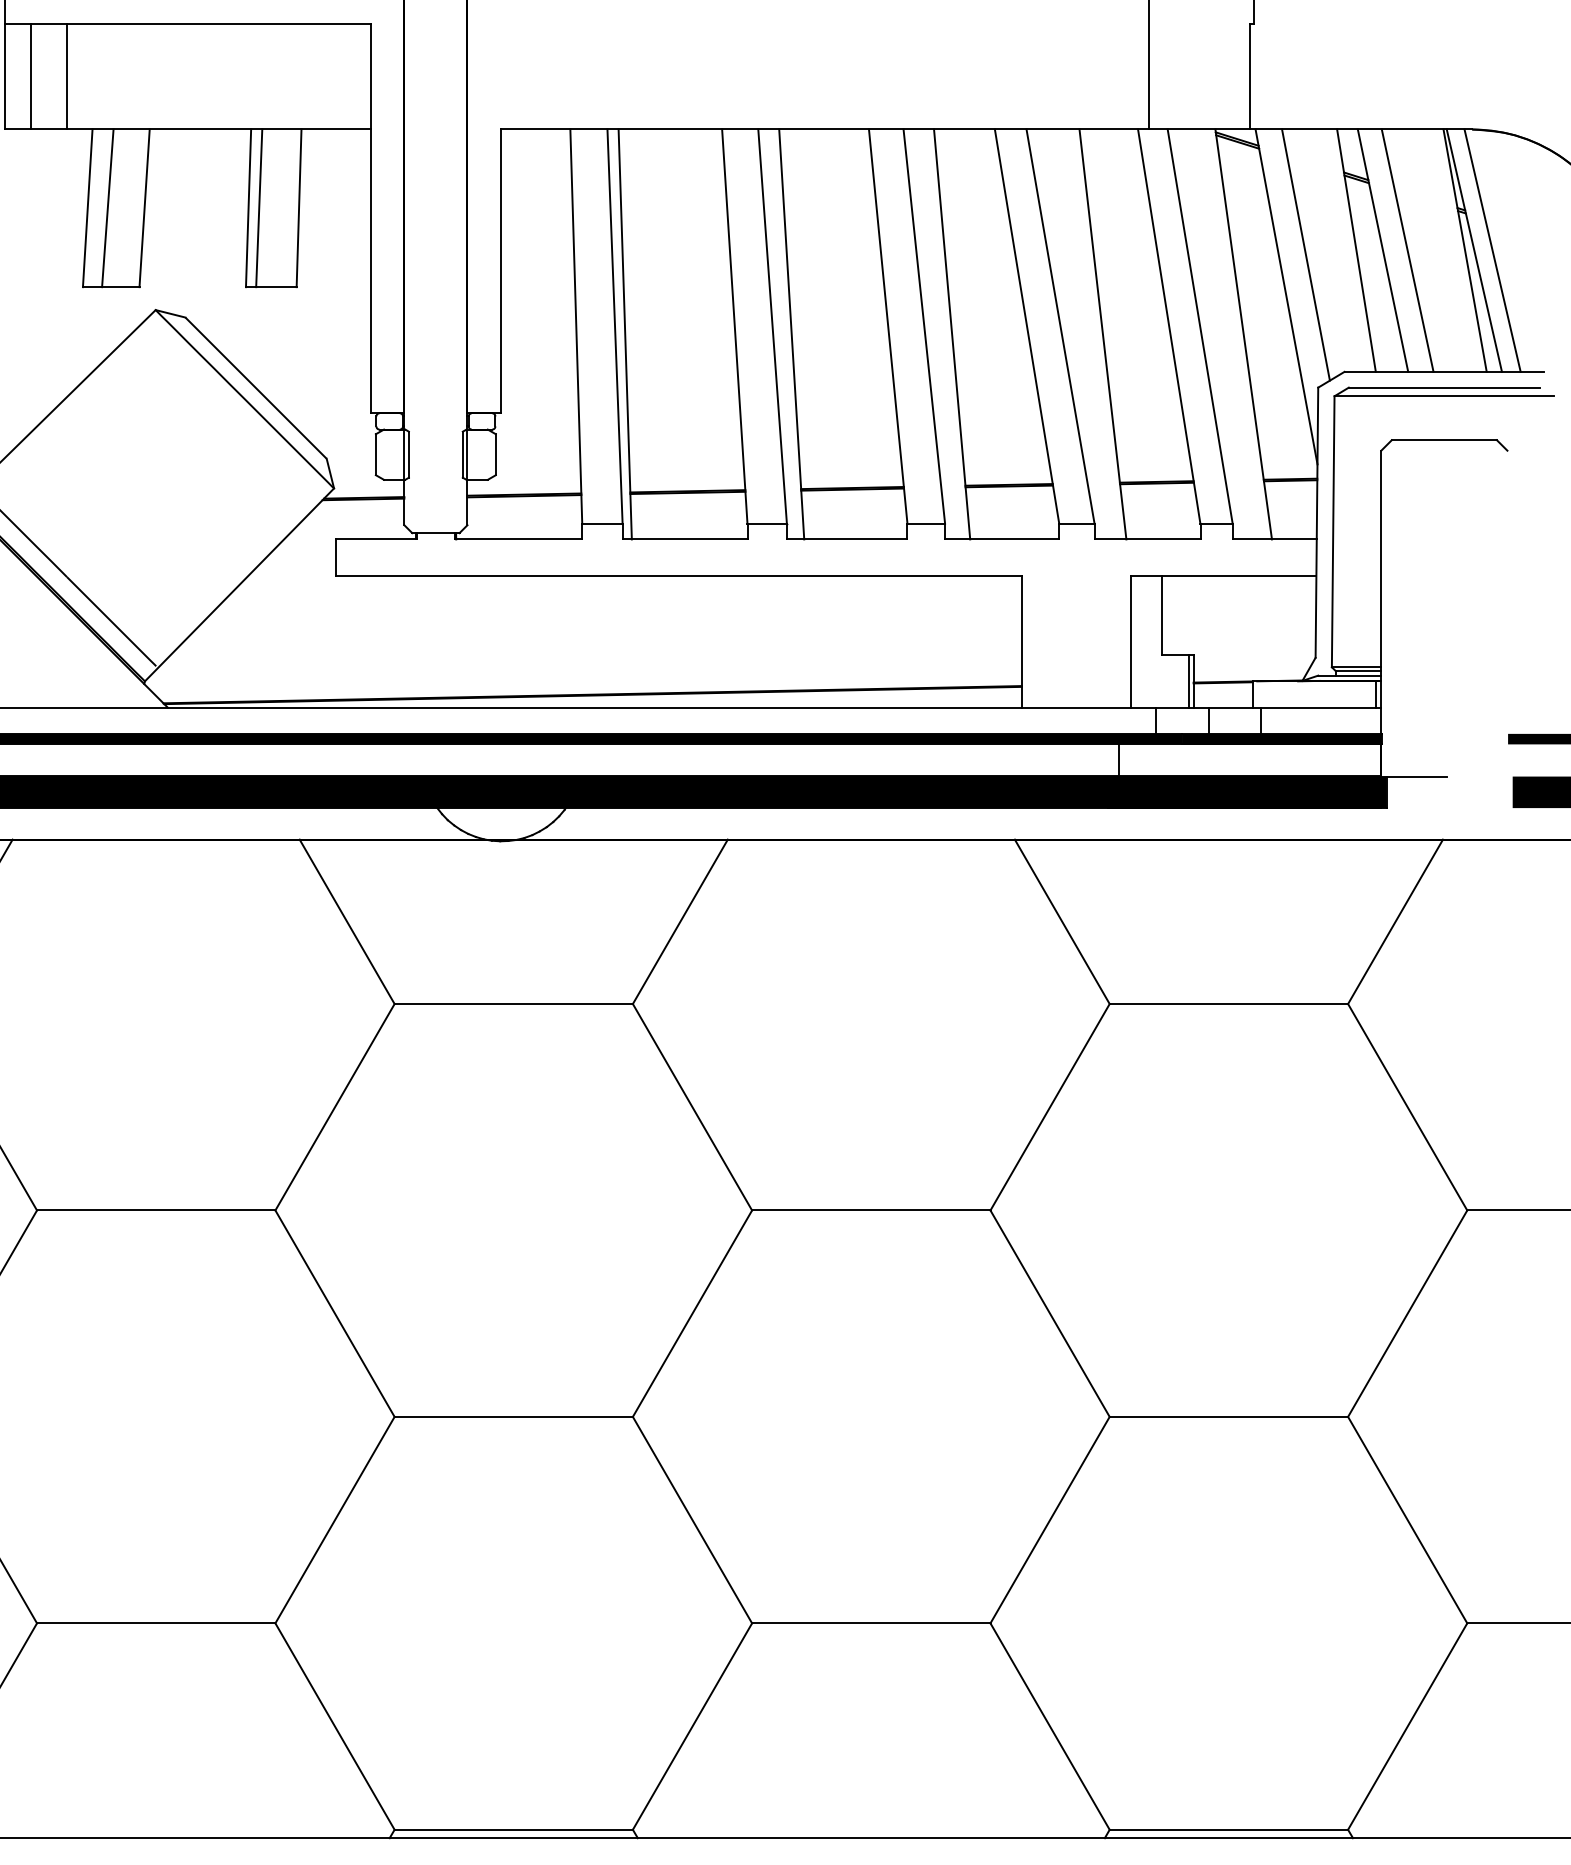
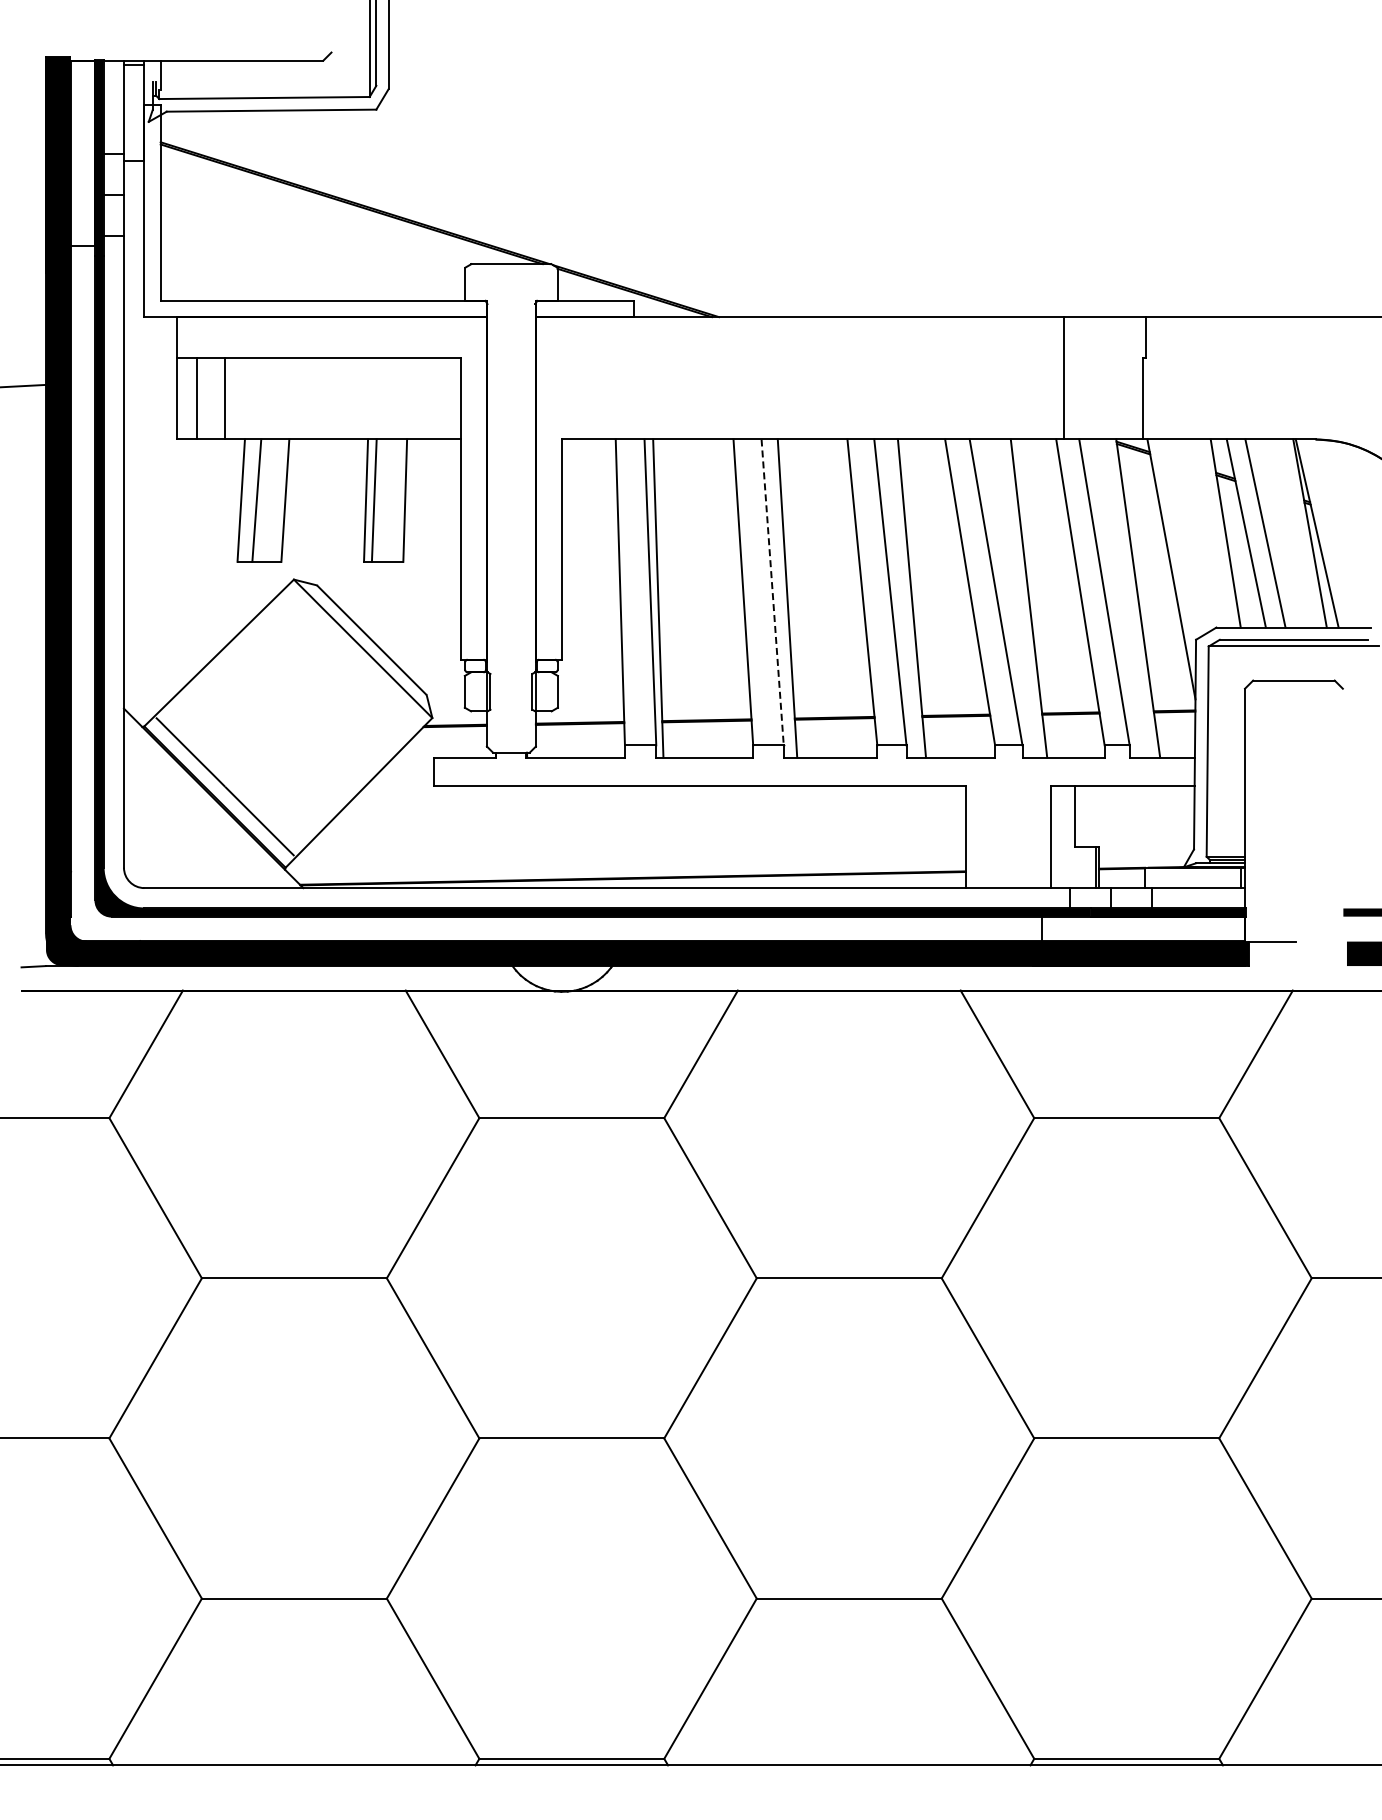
line: (1492, 250) -> (1331, 533), removed
line: (1305, 254) -> (1186, 536), removed
line: (772, 326) -> (772, 592), solid -> dashed

